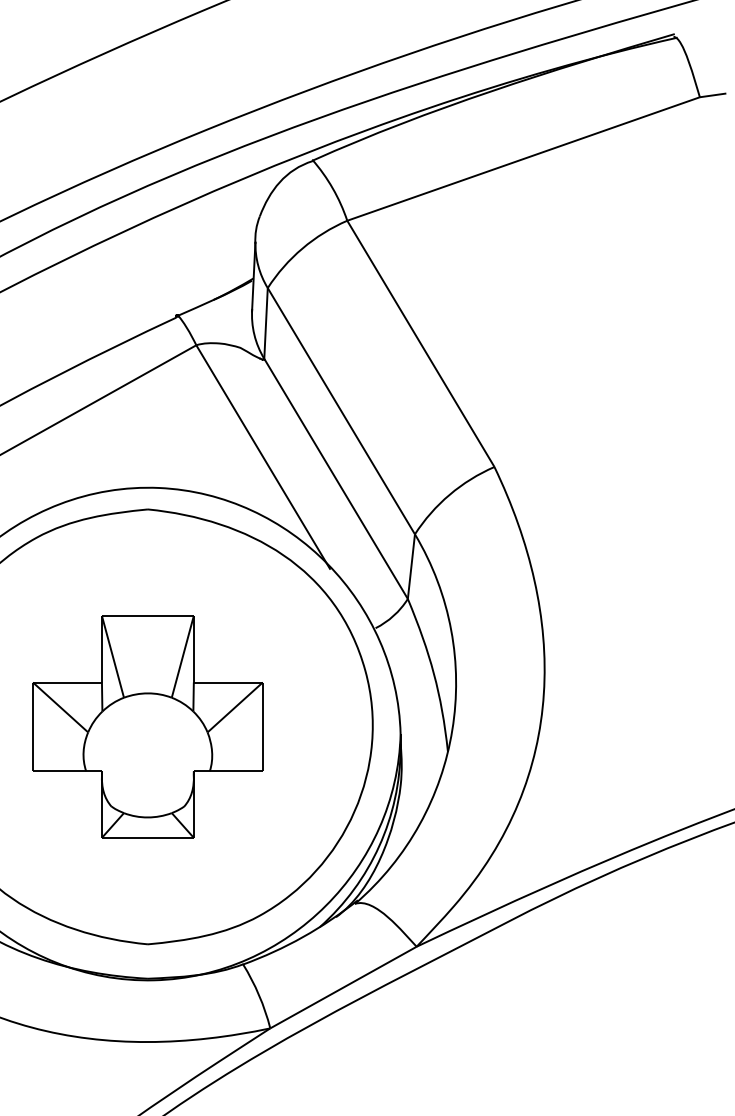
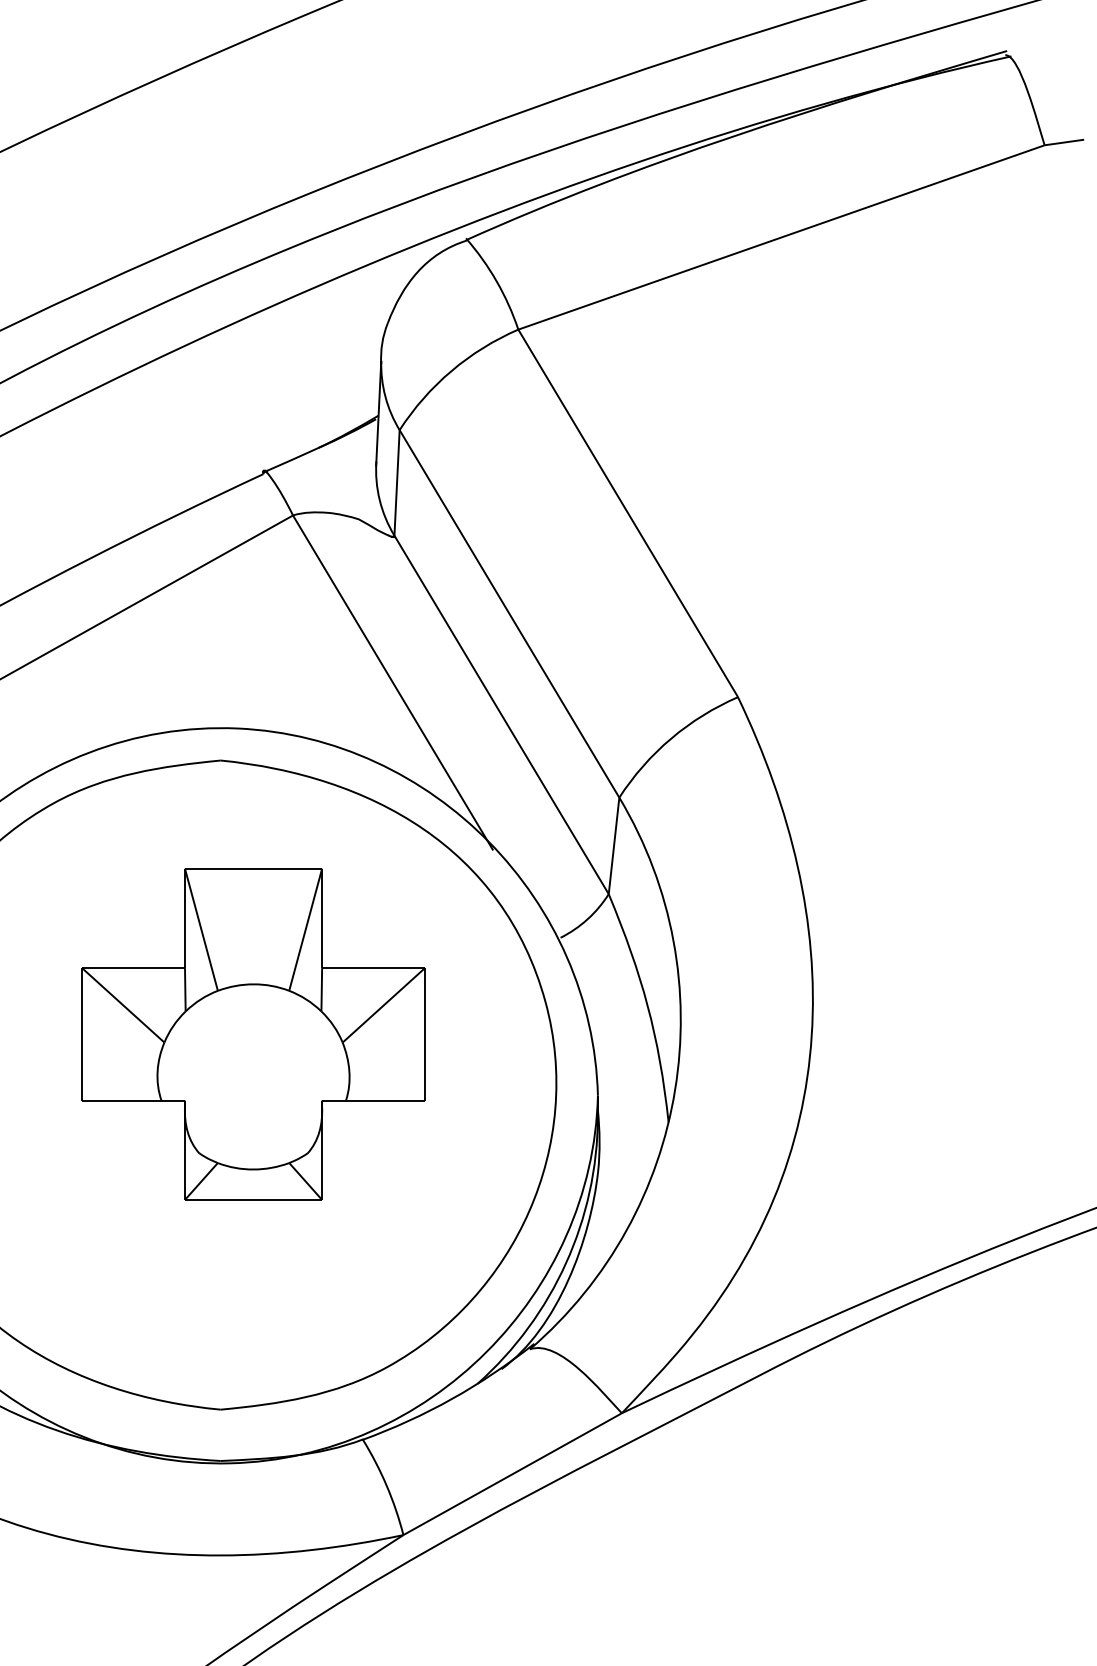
part: (147, 726) -> (252, 1033), moved

